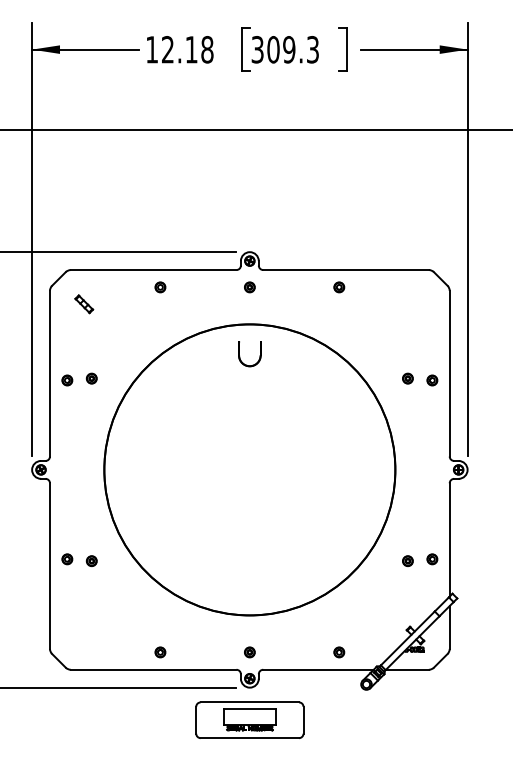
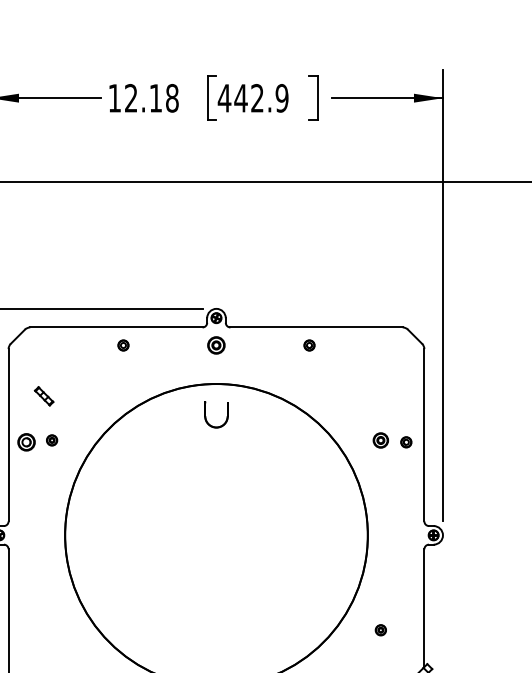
text: (285, 49) -> (253, 98), 309.3 -> 442.9
part: (249, 287) -> (216, 345), size x1.6
part: (84, 304) -> (44, 396), moved
part: (407, 378) -> (380, 440), size x1.4
part: (67, 380) -> (26, 442), size x1.6
part: (67, 559) -> (26, 628), removed
part: (432, 559) -> (406, 628), removed
part: (91, 560) -> (51, 629), removed

